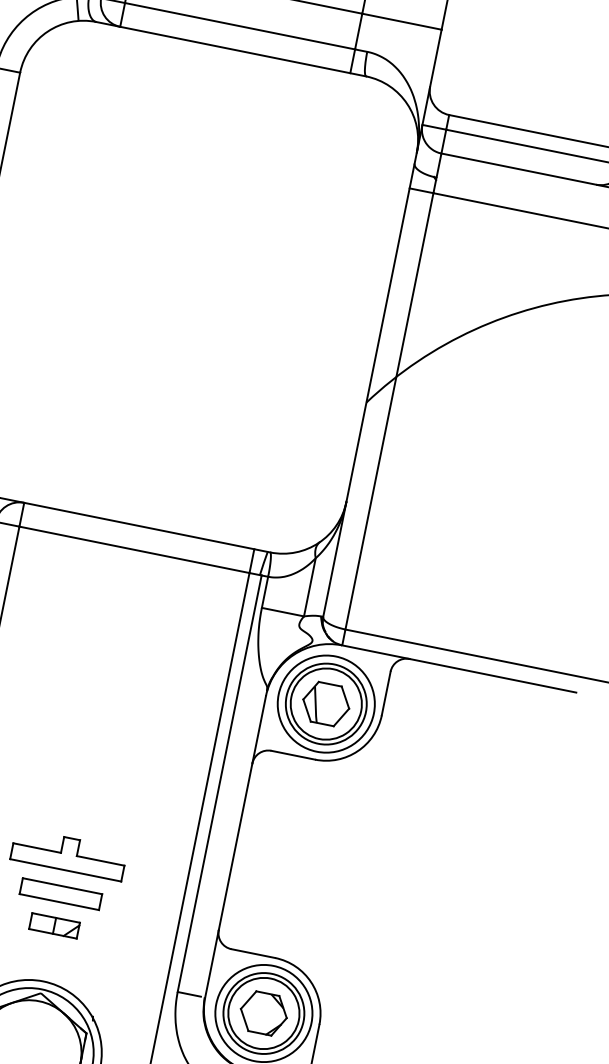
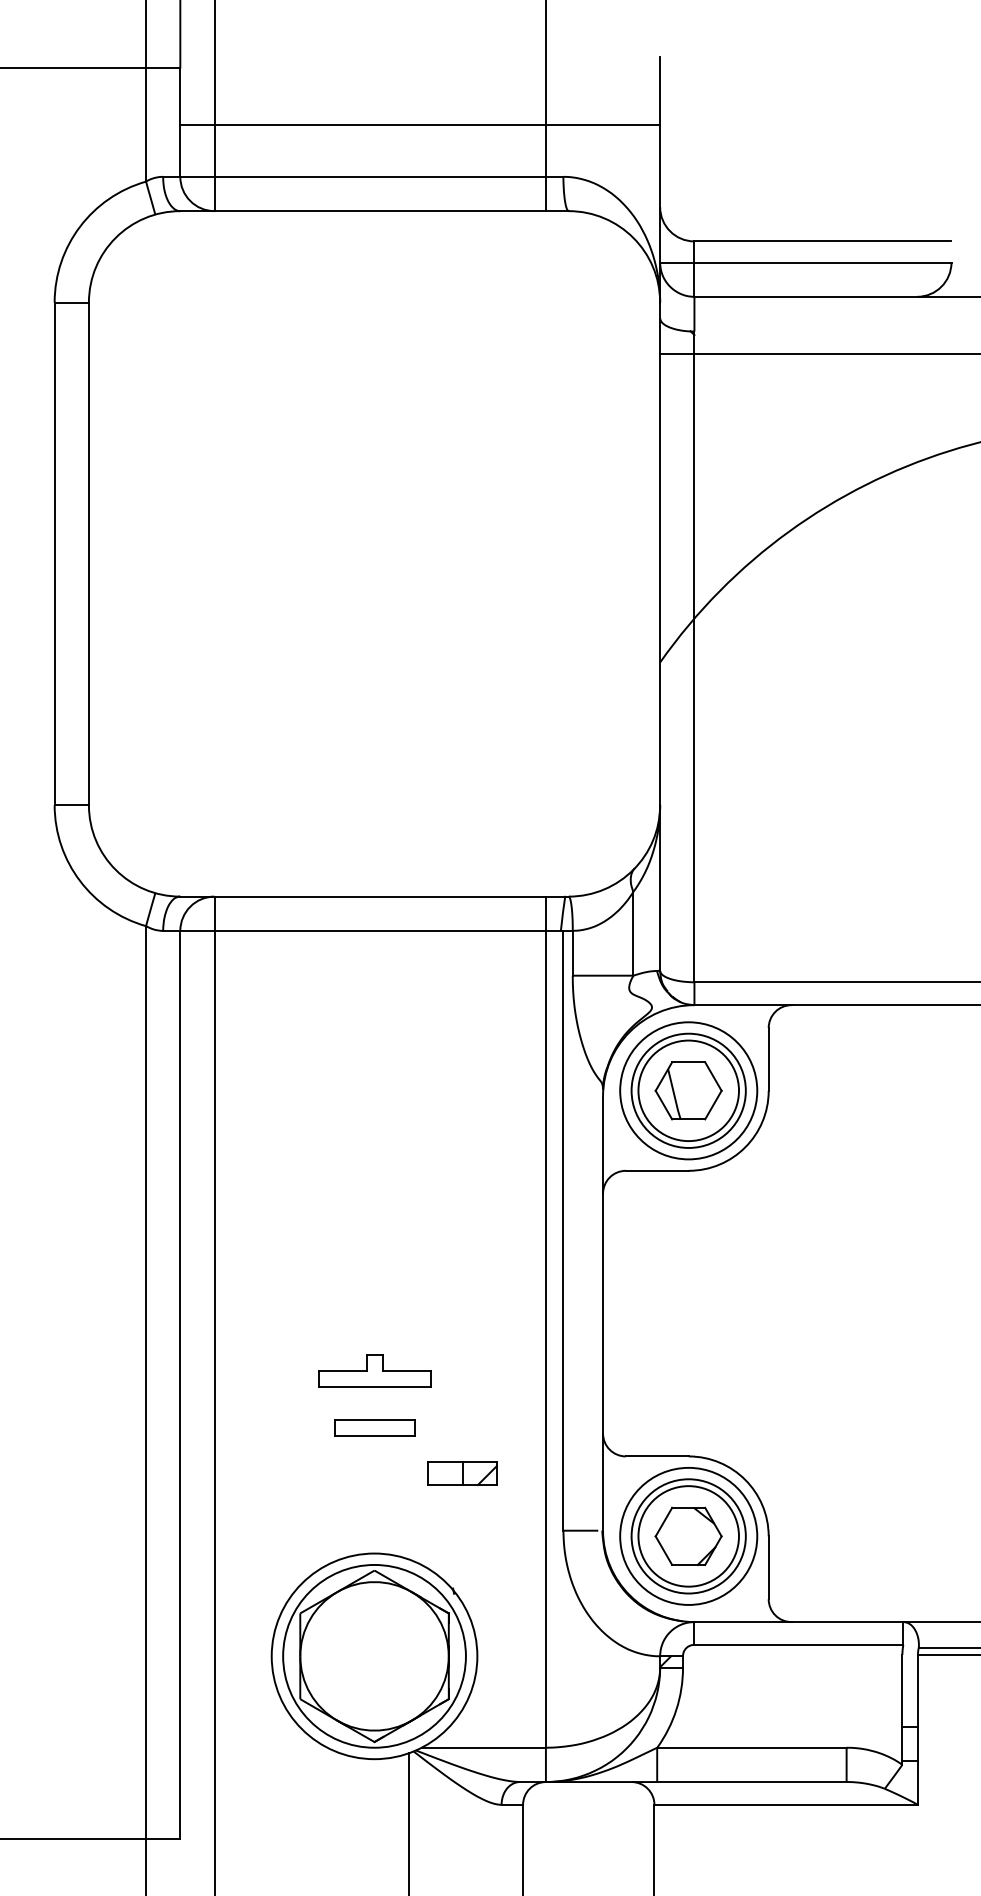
part: (68, 854) -> (374, 1370), size x0.7
part: (60, 893) -> (374, 1427), size x0.7
part: (54, 925) -> (462, 1473), moved

